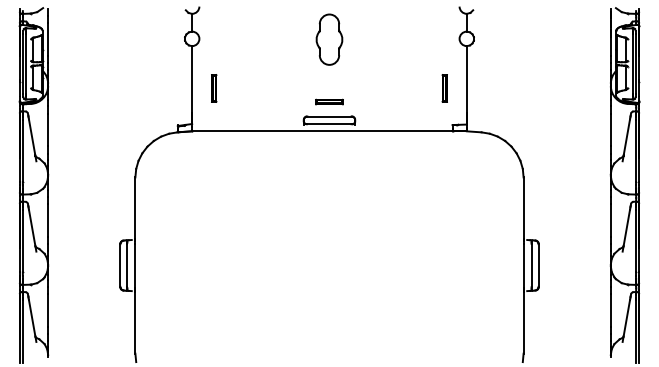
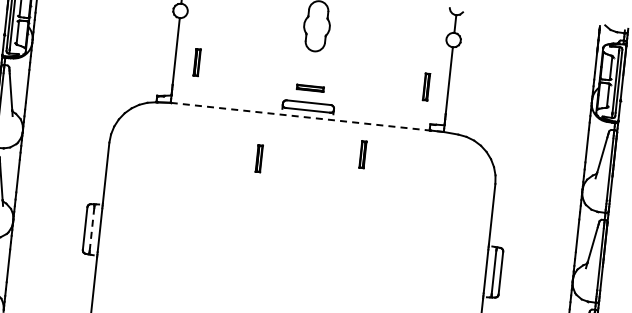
line: (329, 131) -> (307, 117), solid -> dashed
part: (388, 162) -> (362, 154), added
part: (286, 177) -> (259, 158), added
line: (127, 265) -> (92, 229), solid -> dashed

